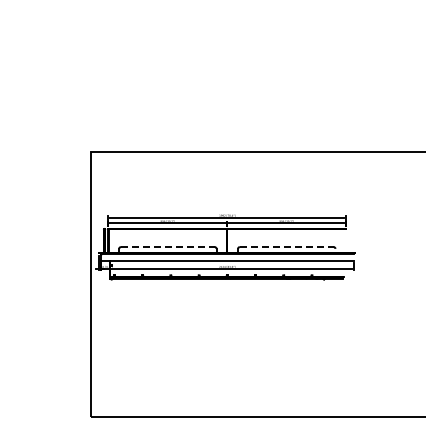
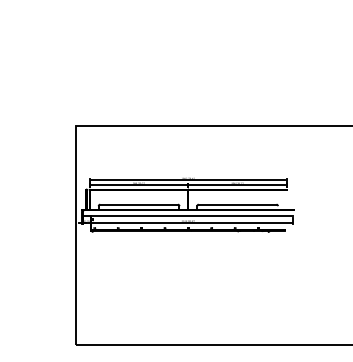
line: (167, 247) -> (138, 205), dashed -> solid
line: (286, 247) -> (237, 205), dashed -> solid

